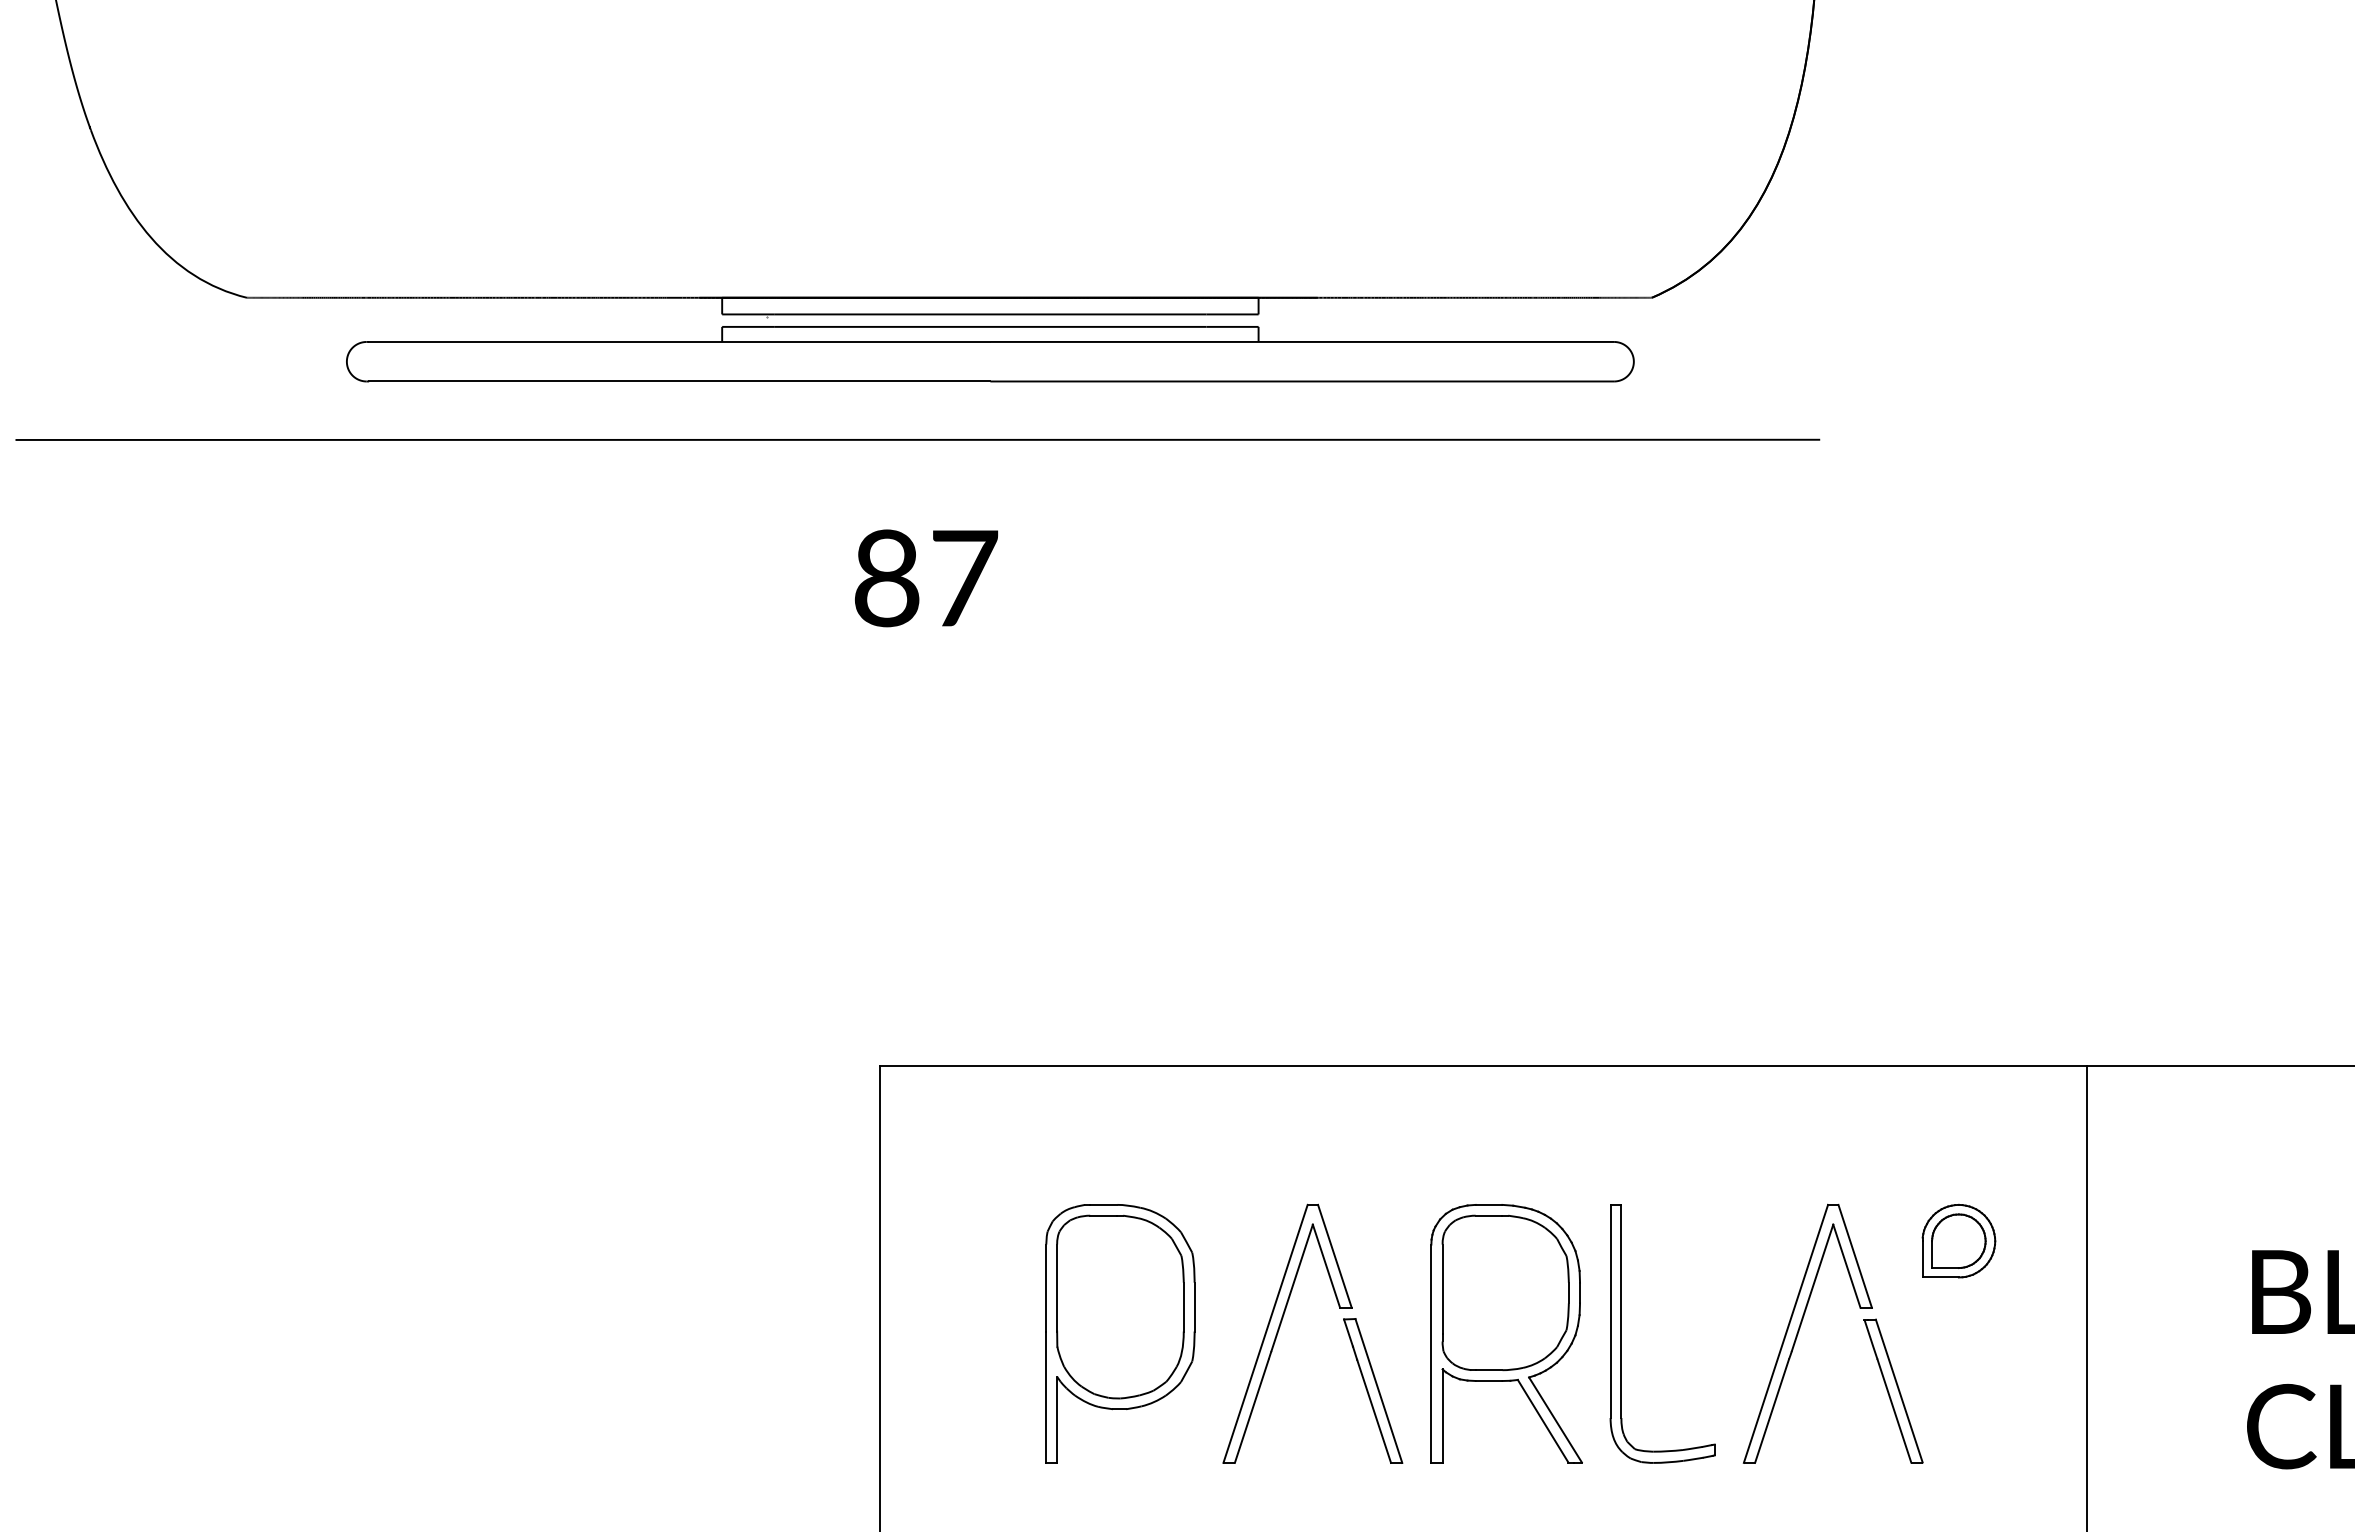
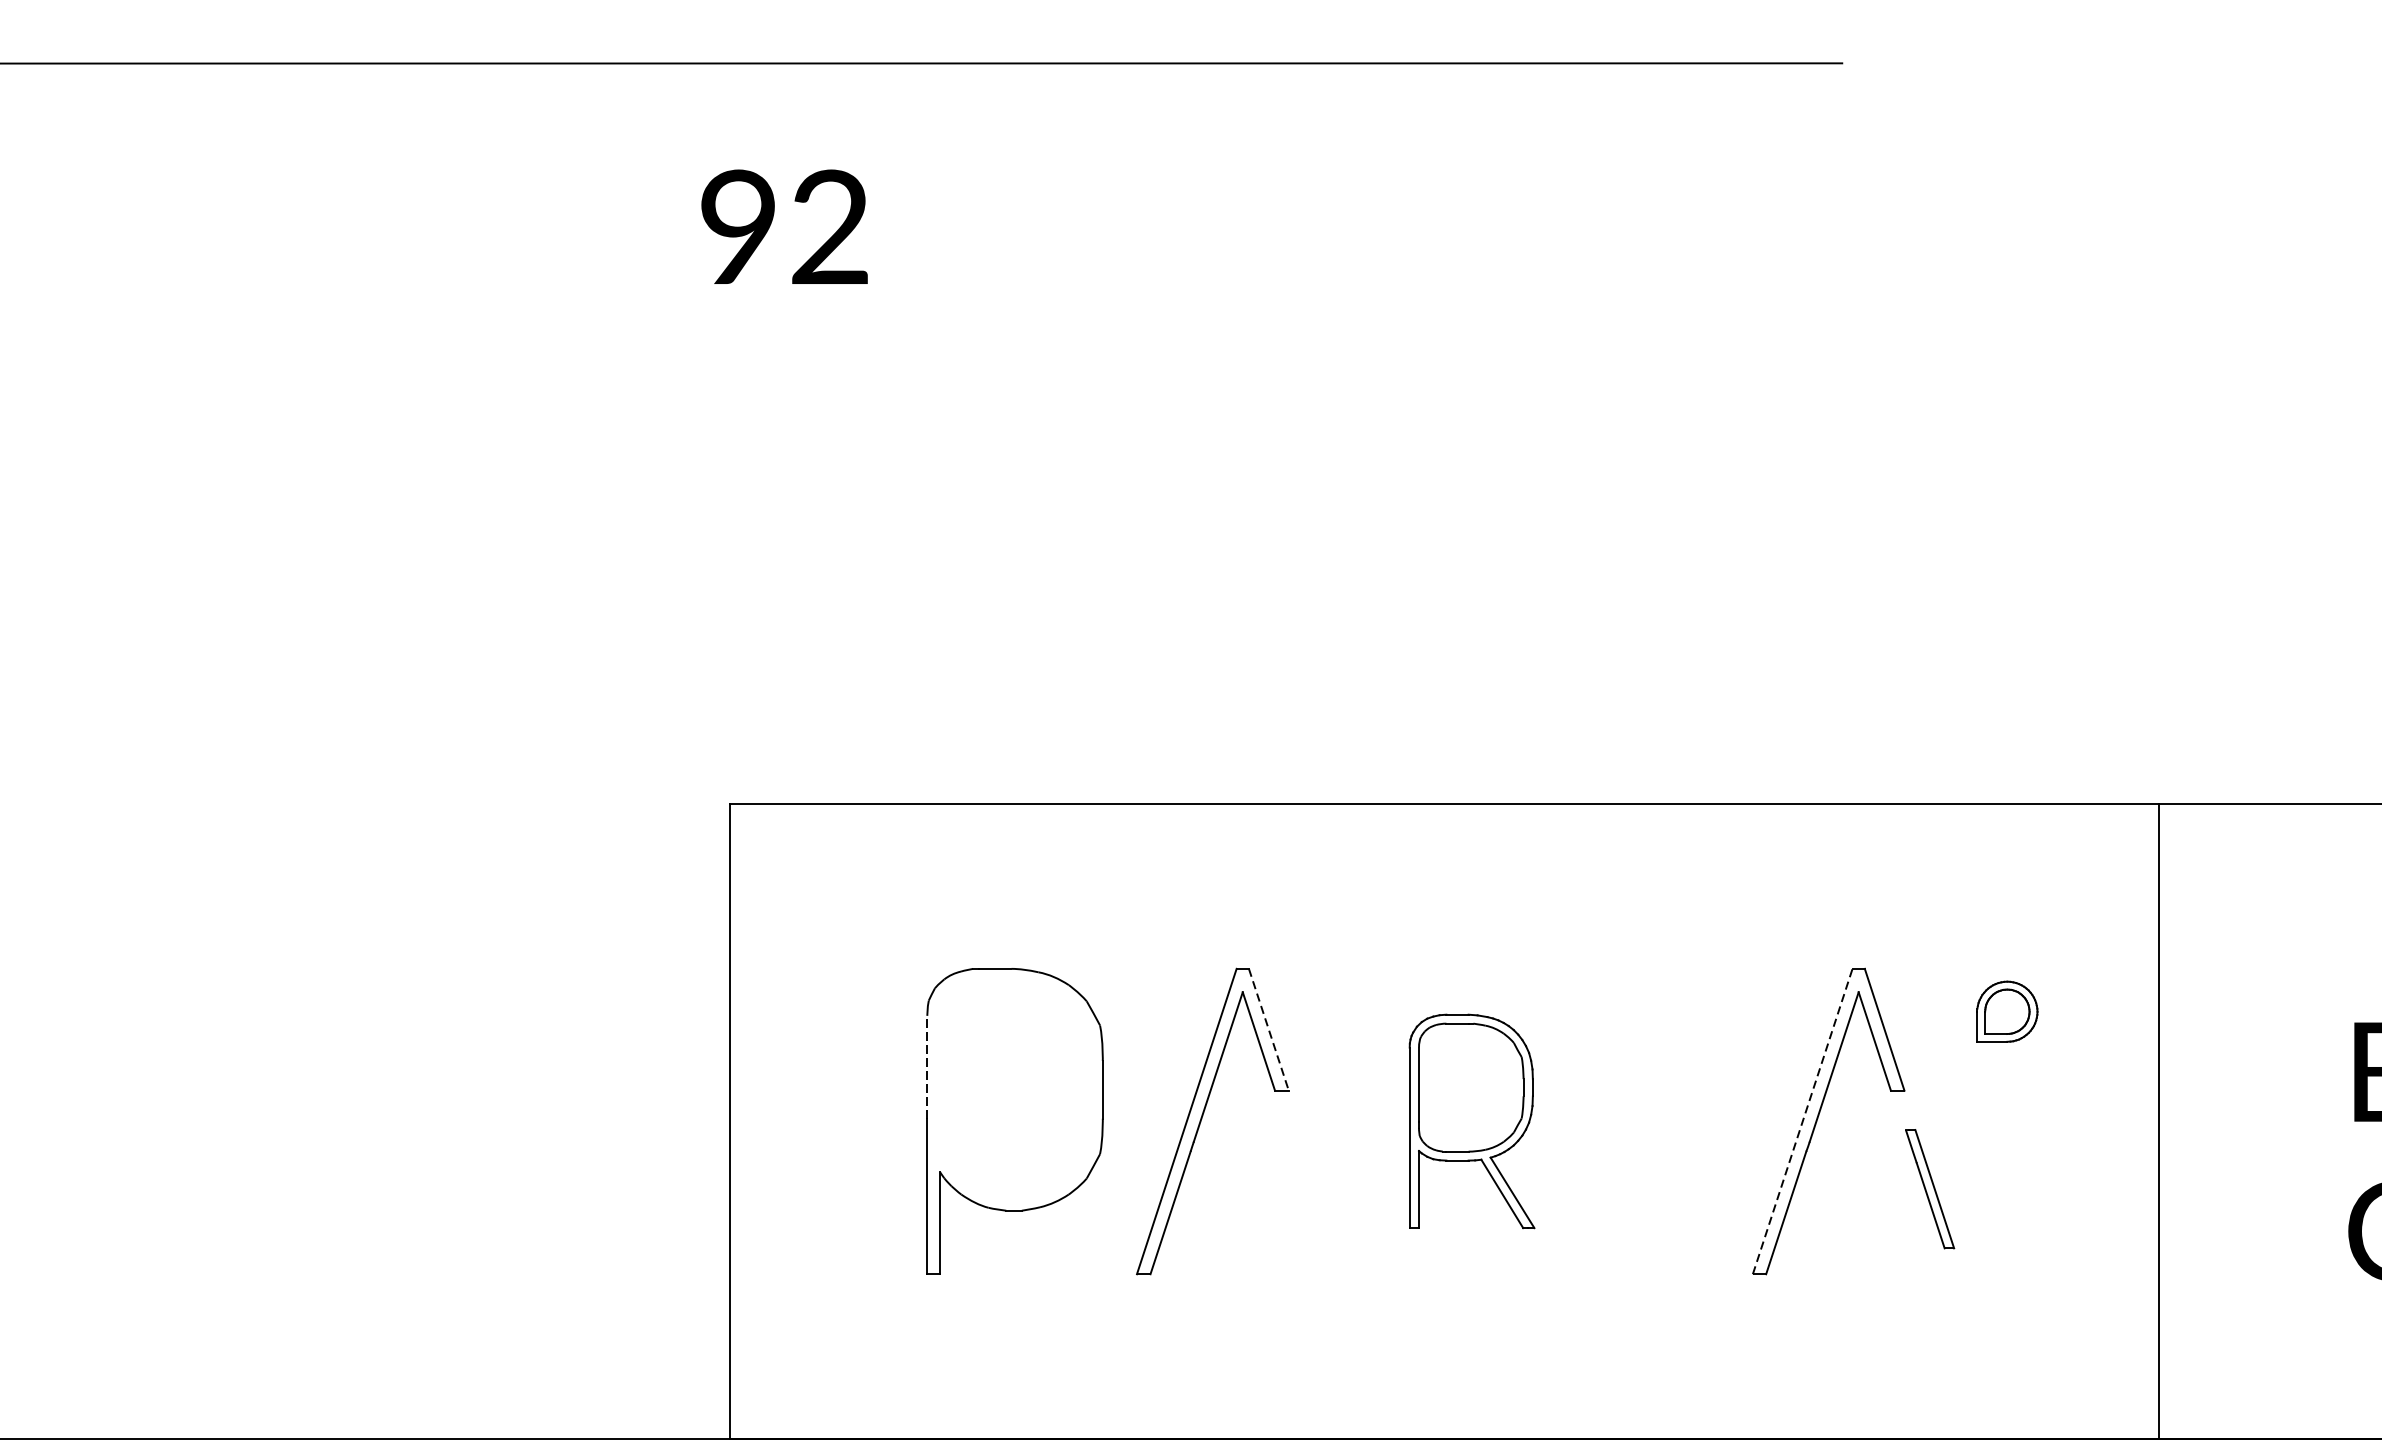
text: (926, 578) -> (785, 227), 87 -> 92
part: (1958, 1240) -> (2006, 1011), size x0.7
line: (1335, 1256) -> (1269, 1029), solid -> dashed
line: (1046, 1287) -> (927, 1066), solid -> dashed
part: (1120, 1306) -> (1015, 1089), removed
part: (1506, 1333) -> (1471, 1121), size x0.7
part: (1621, 1333) -> (1608, 1121), removed
line: (1785, 1333) -> (1802, 1121), solid -> dashed
part: (1373, 1390) -> (1314, 1188), removed
part: (1893, 1390) -> (1929, 1188), size x0.7

